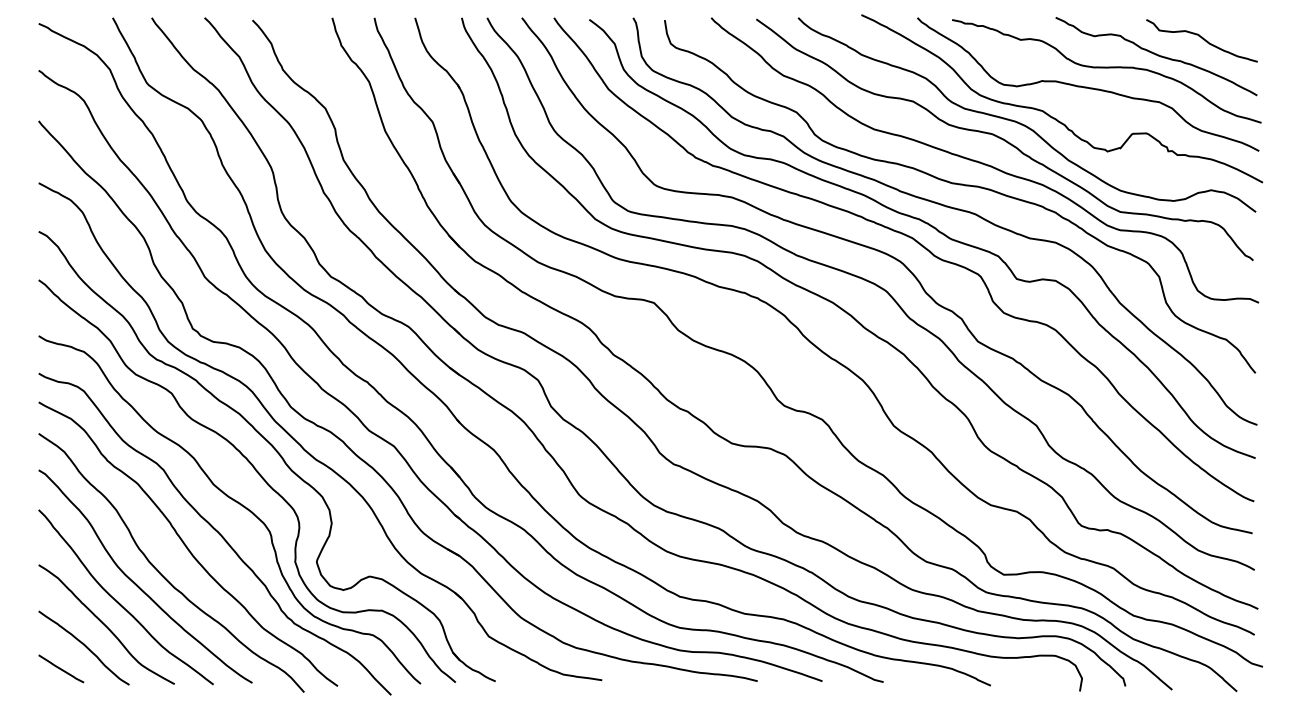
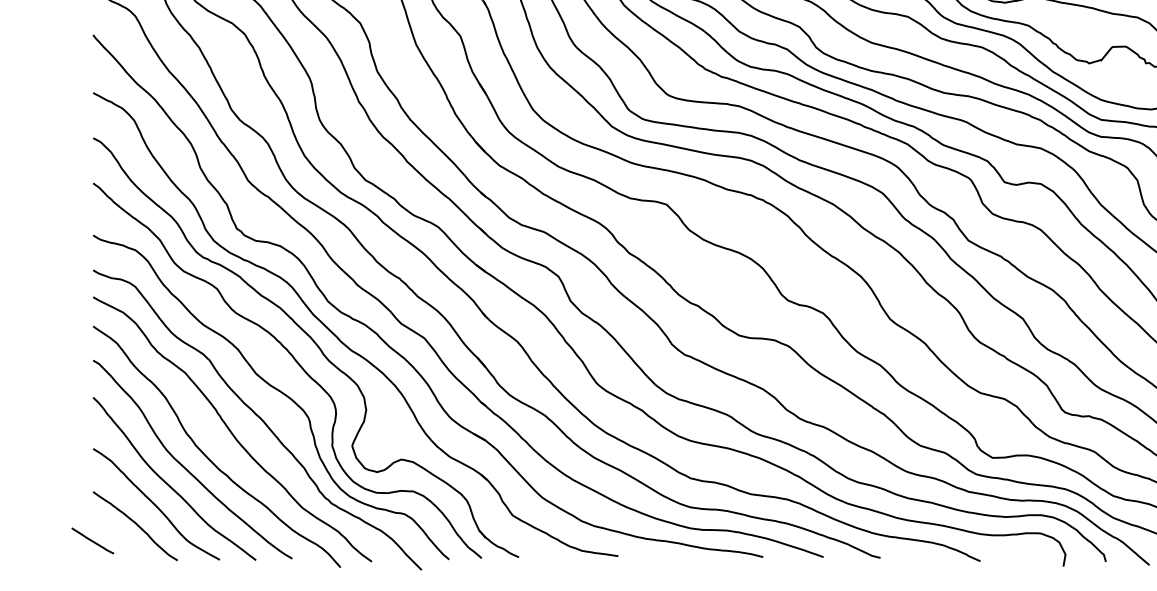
line: (61, 668) -> (92, 540), moved

